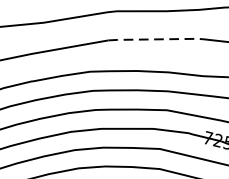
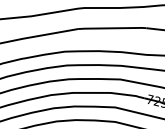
line: (156, 39) -> (112, 28), dashed -> solid

